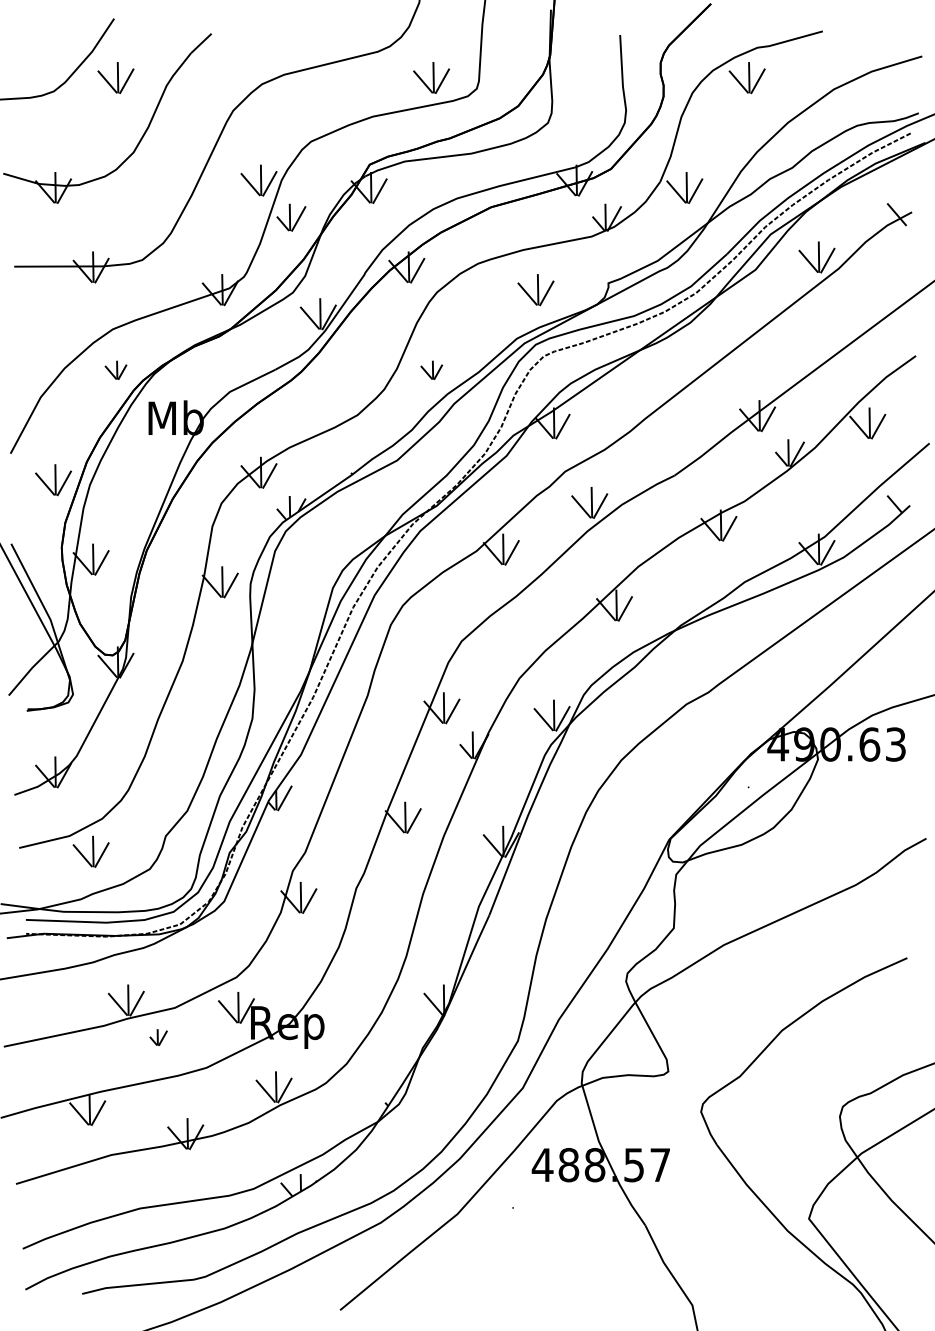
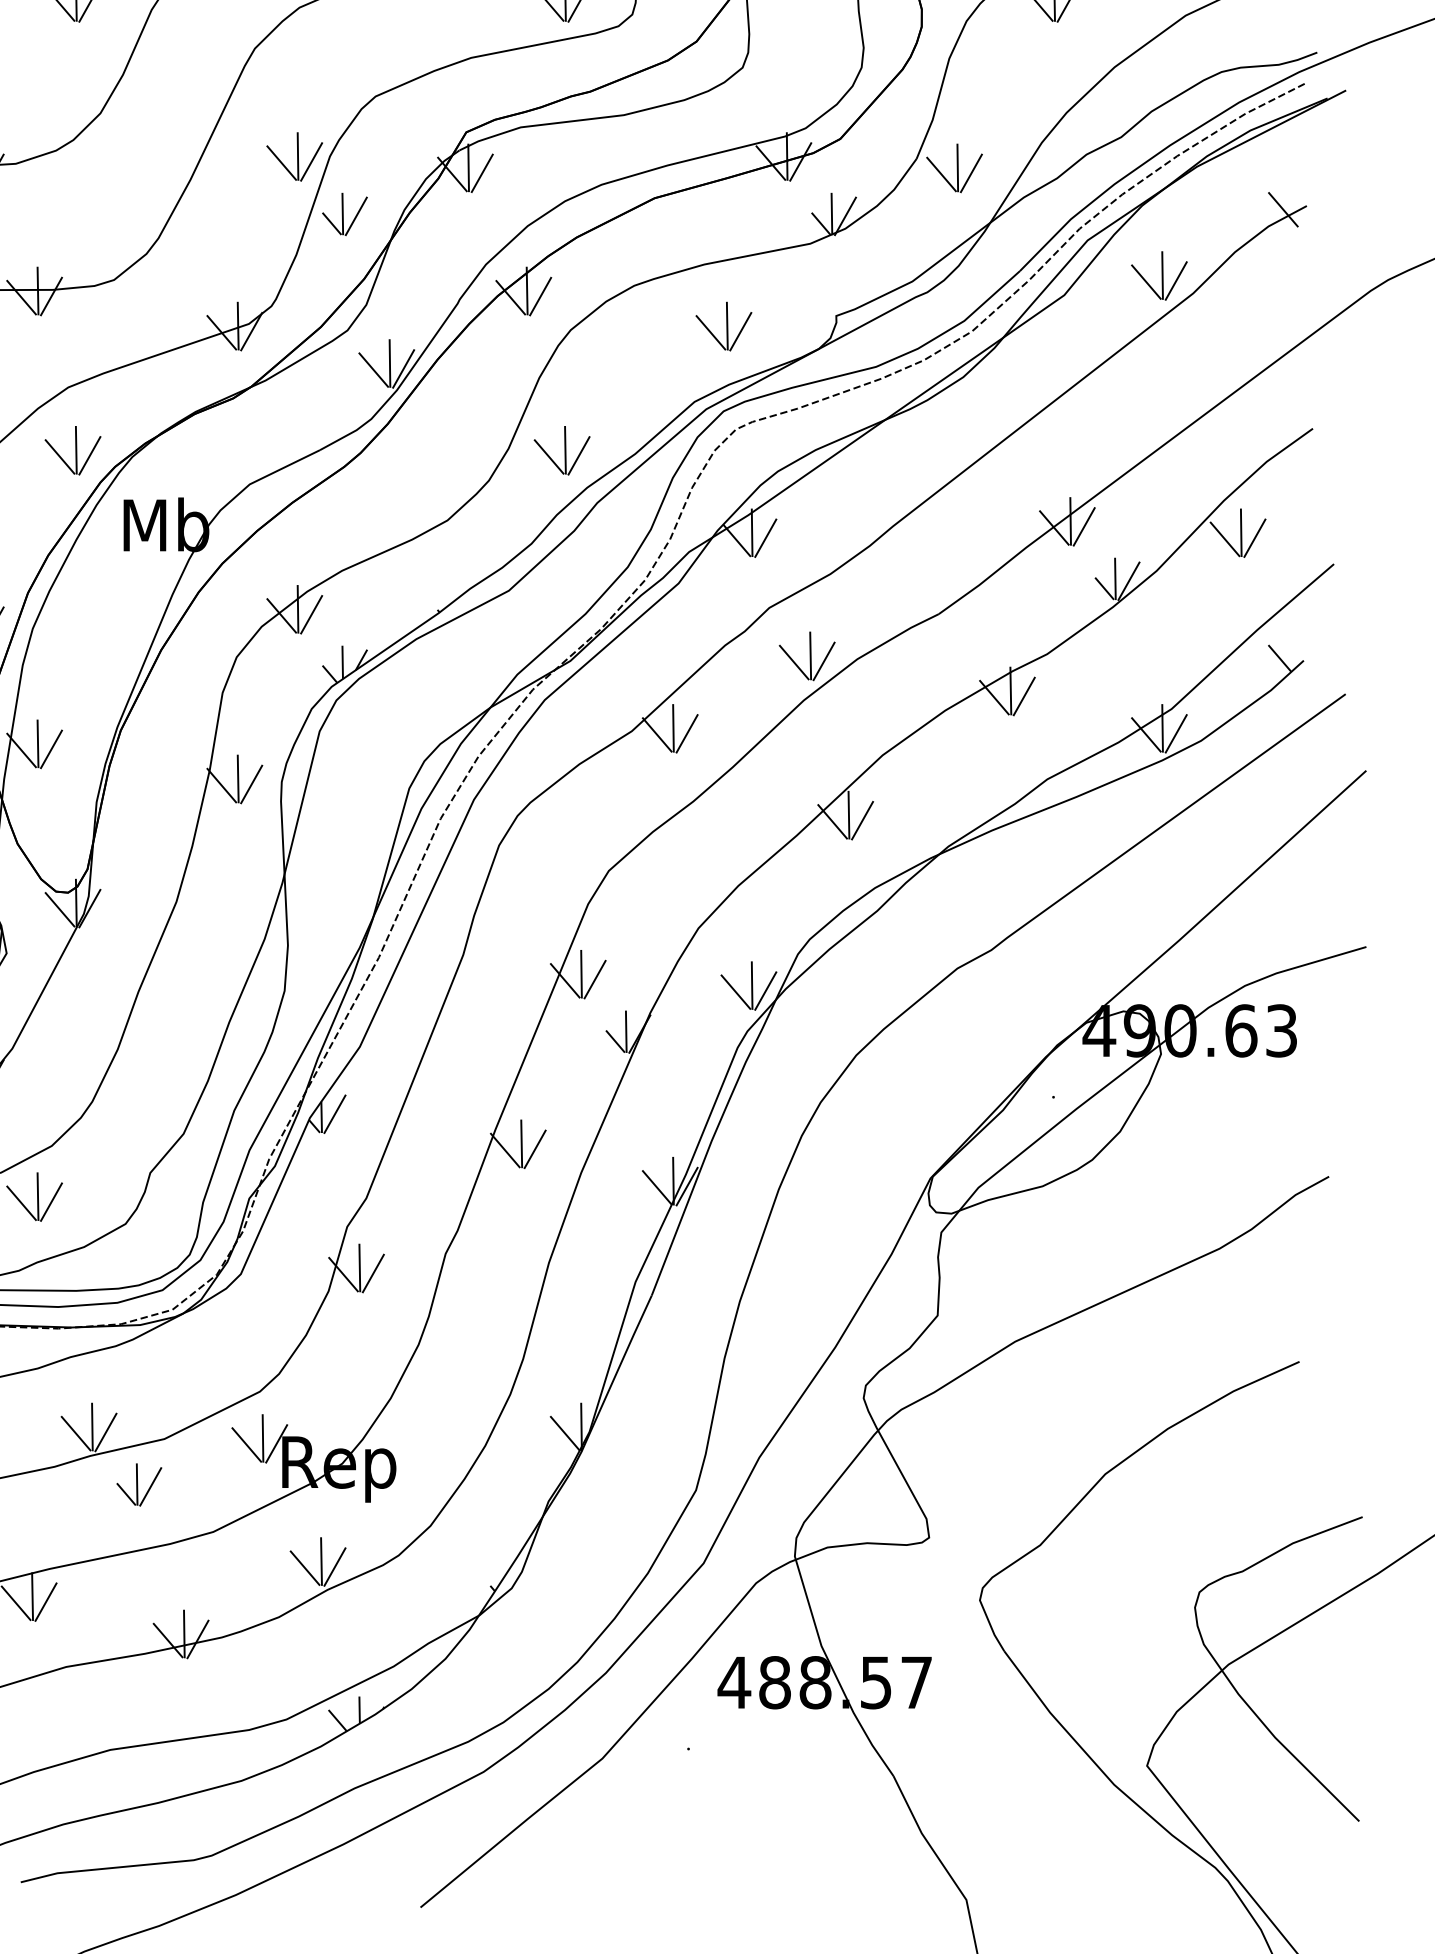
part: (115, 370) -> (72, 451), size x1.67
part: (431, 370) -> (562, 451), size x1.67
part: (158, 1037) -> (139, 1484), size x1.67

